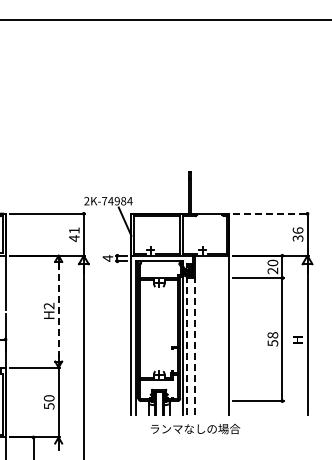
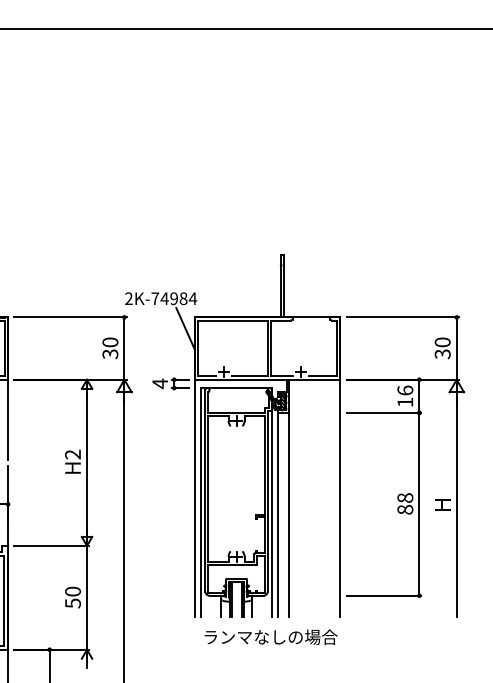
line: (271, 213) -> (403, 316), dashed -> solid
text: (297, 230) -> (441, 342), 36 -> 30
text: (74, 234) -> (110, 348), 41 -> 30
text: (272, 266) -> (404, 395), 20 -> 16
line: (58, 311) -> (86, 462), dashed -> solid
text: (272, 343) -> (404, 510), 58 -> 88
line: (187, 346) -> (278, 514), dashed -> solid
line: (194, 346) -> (288, 514), dashed -> solid
text: (195, 429) -> (271, 637), moved

